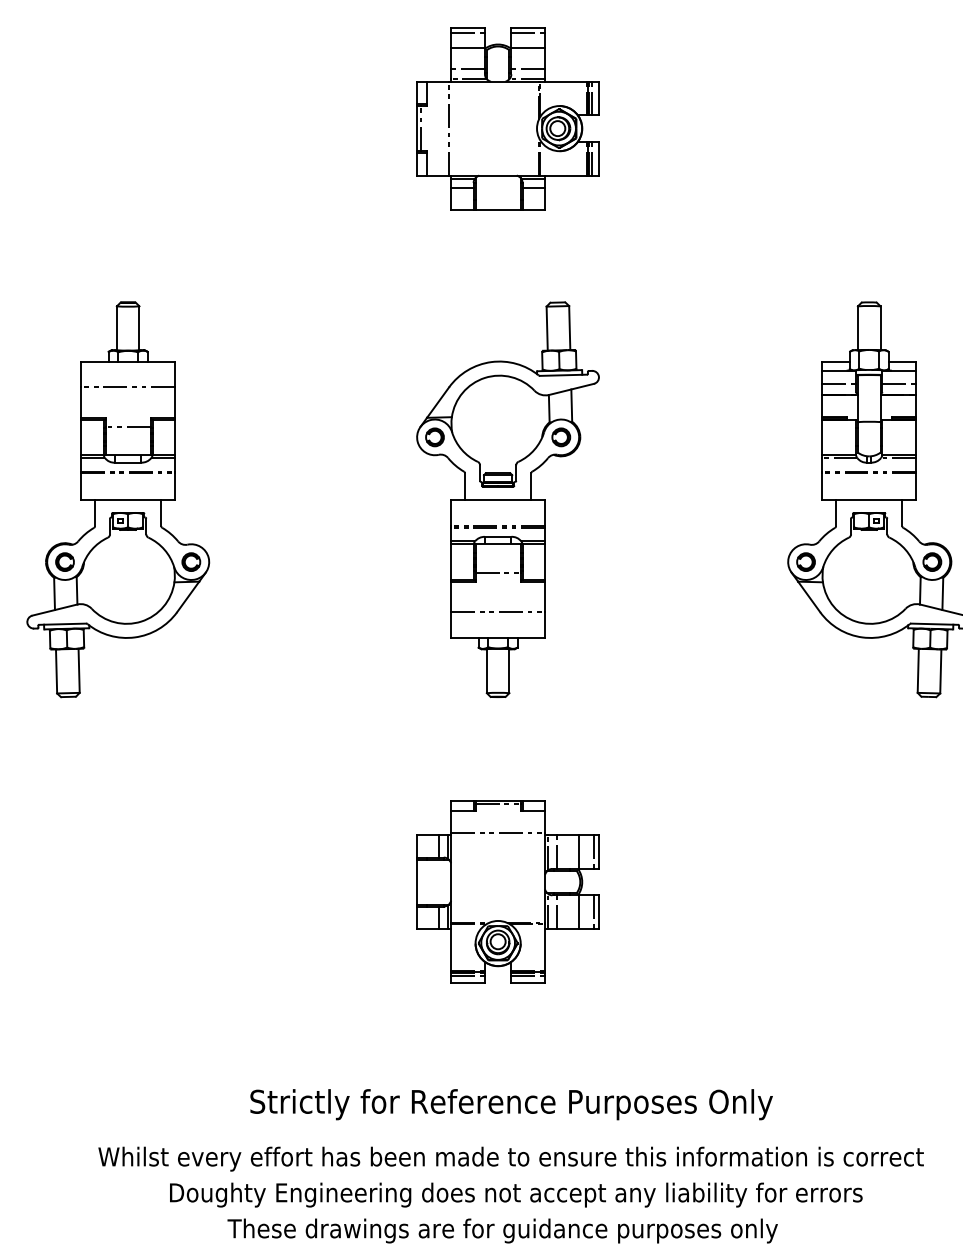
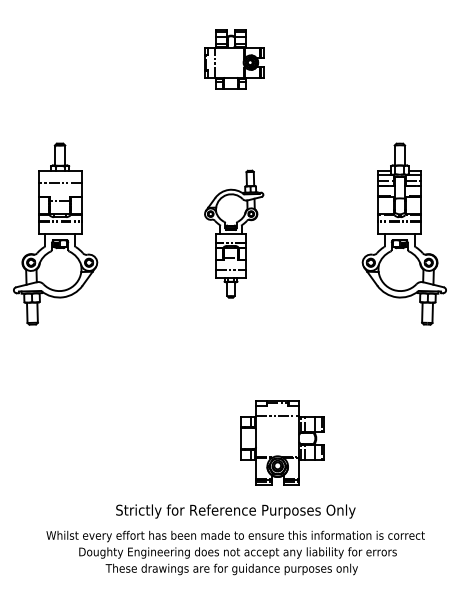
part: (508, 118) -> (234, 59), size x0.7
part: (506, 498) -> (233, 233), size x0.7
part: (508, 890) -> (282, 442), moved

